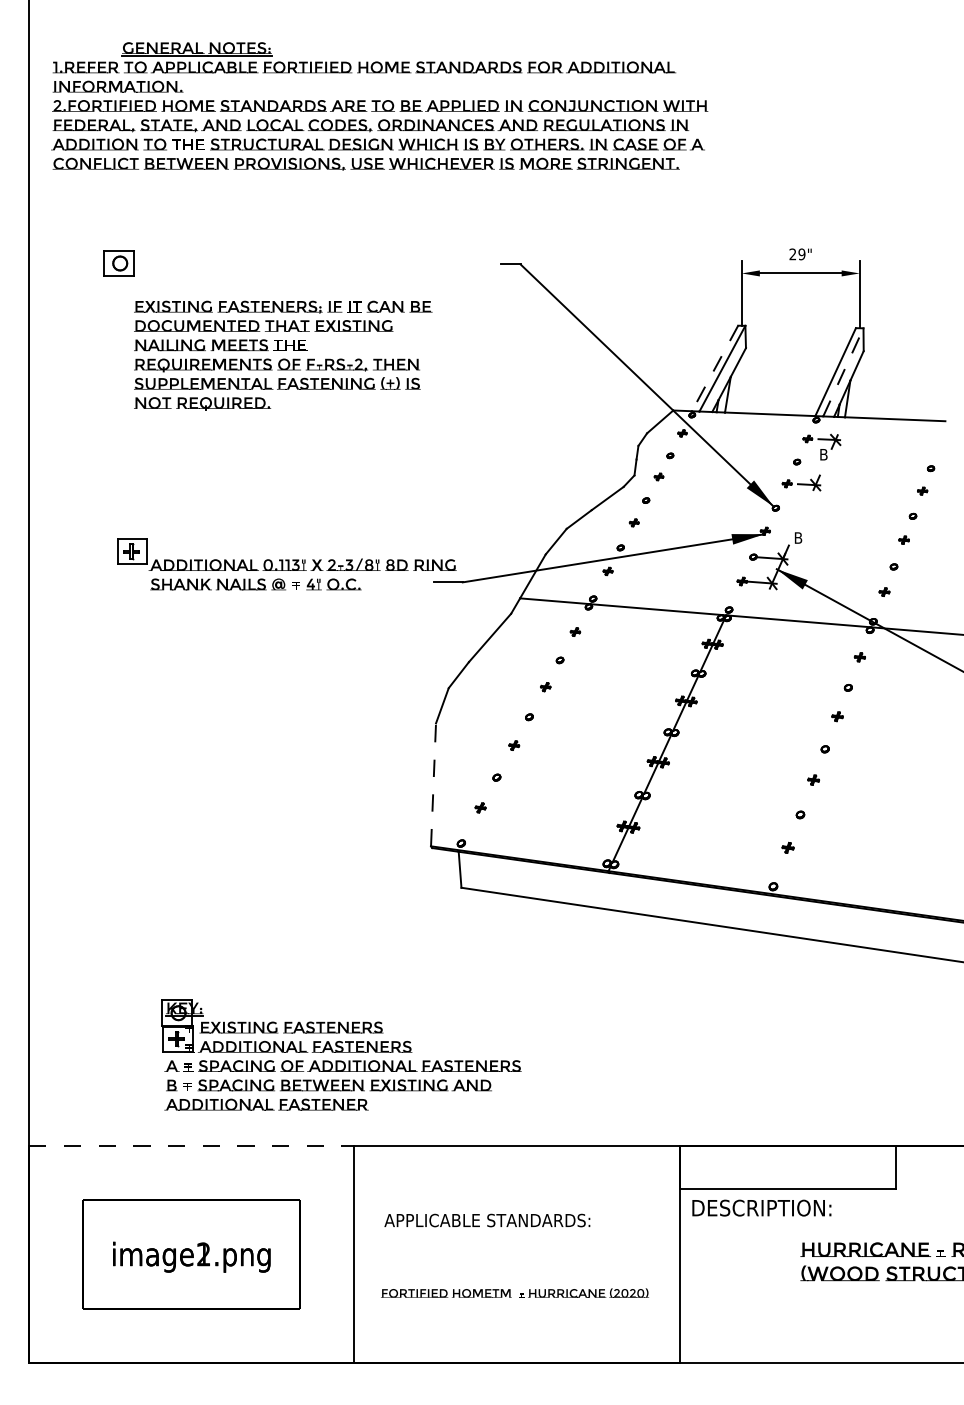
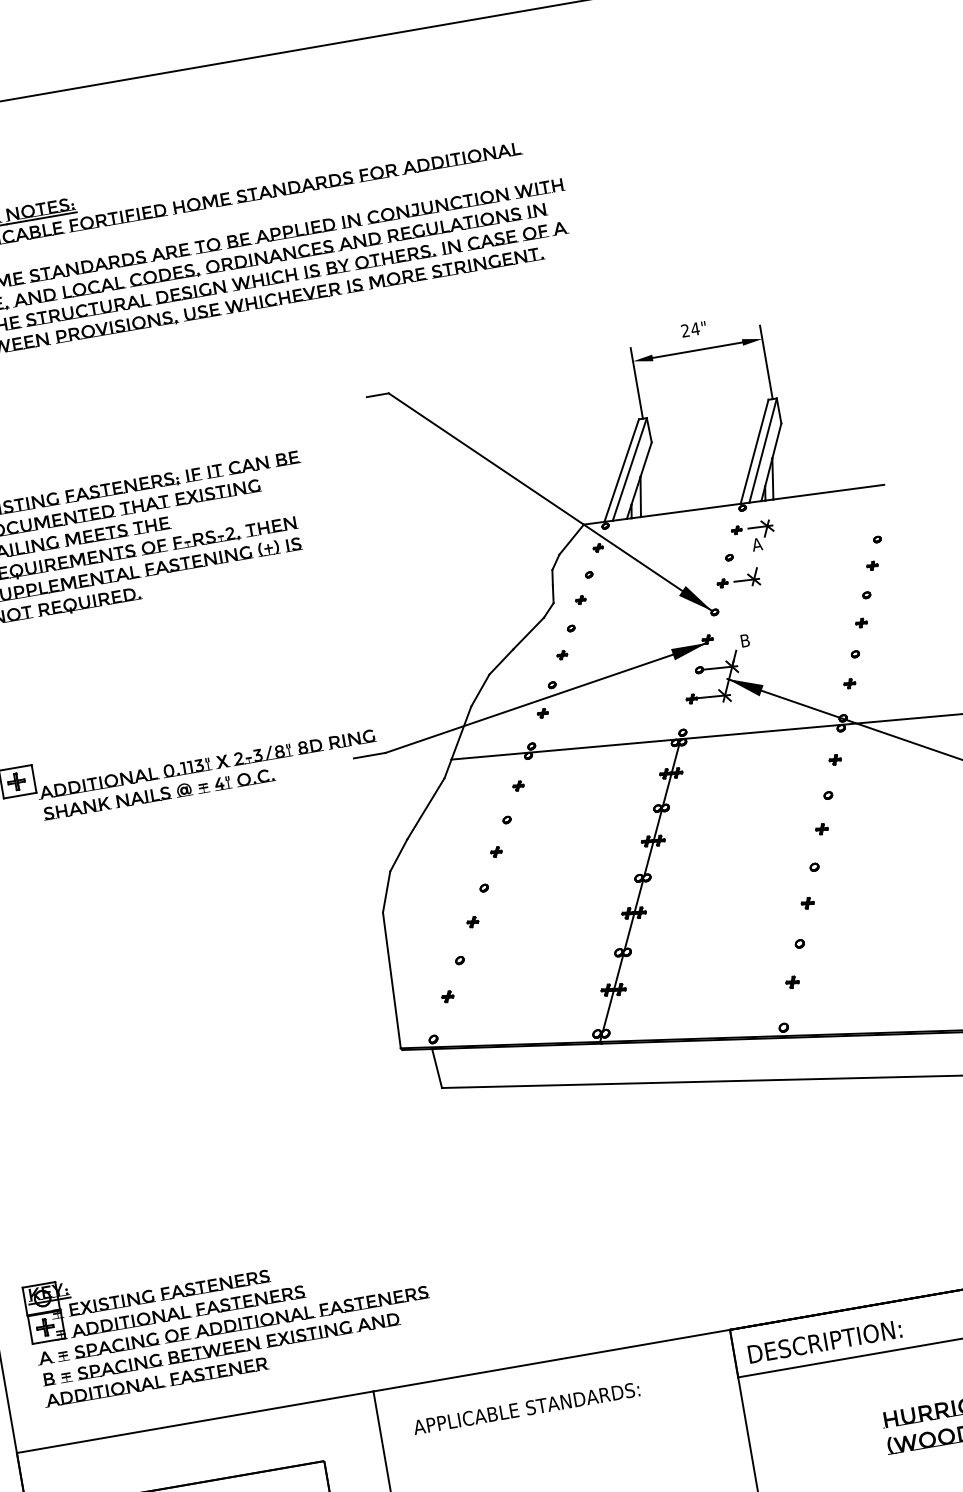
text: (801, 254) -> (694, 329), 29" -> 24"
line: (715, 368) -> (622, 470), dashed -> solid
line: (843, 371) -> (763, 449), dashed -> solid
text: (823, 454) -> (756, 544), B -> A
line: (433, 784) -> (391, 980), dashed -> solid
part: (341, 1054) -> (229, 1313), moved
line: (191, 1146) -> (195, 1422), dashed -> solid
text: (761, 1207) -> (824, 1341), moved
text: (487, 1220) -> (526, 1408), moved

